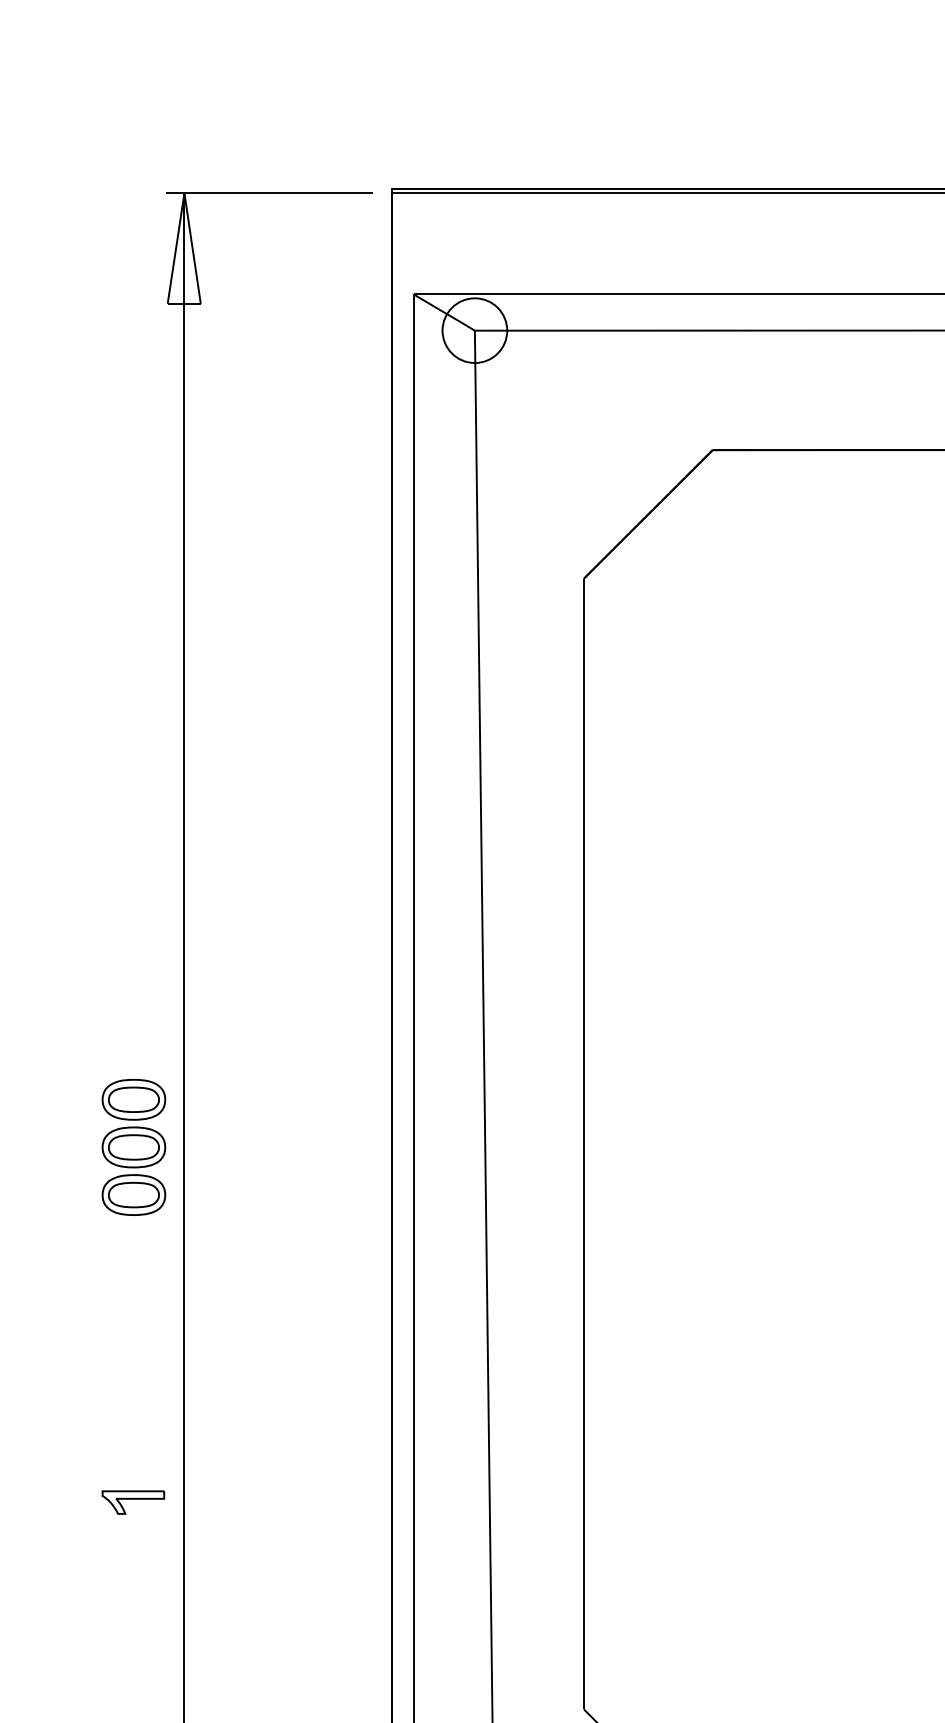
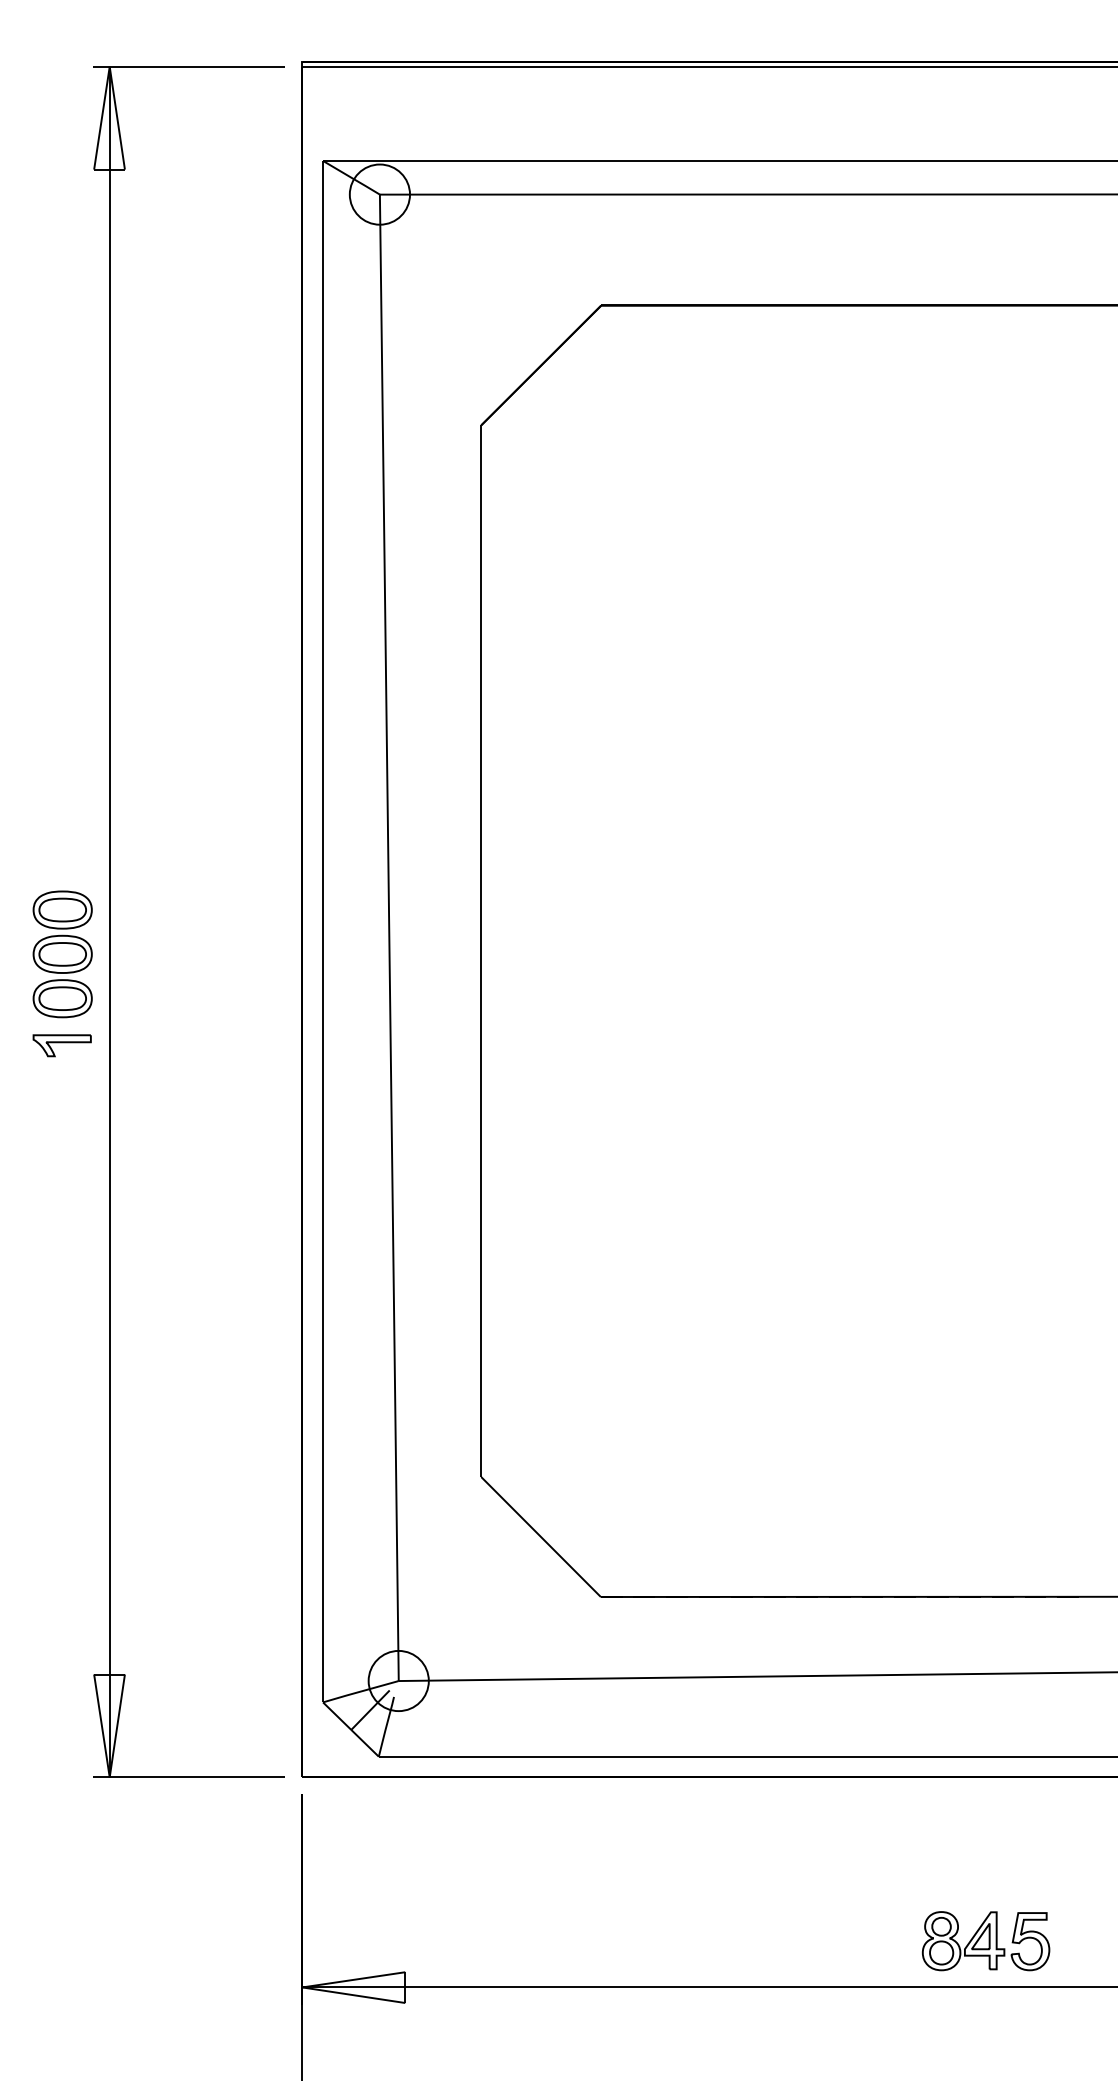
part: (132, 1502) -> (61, 1045), moved

